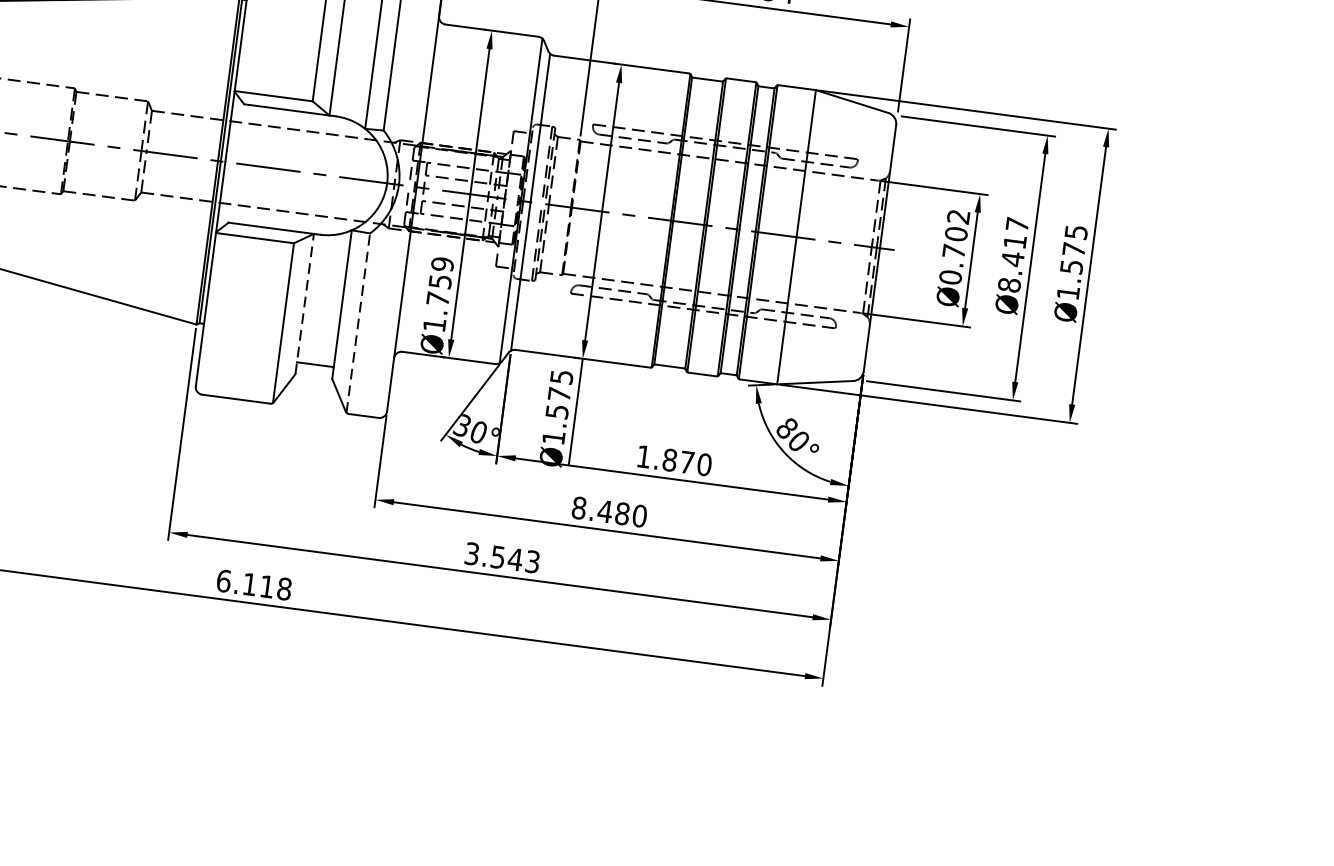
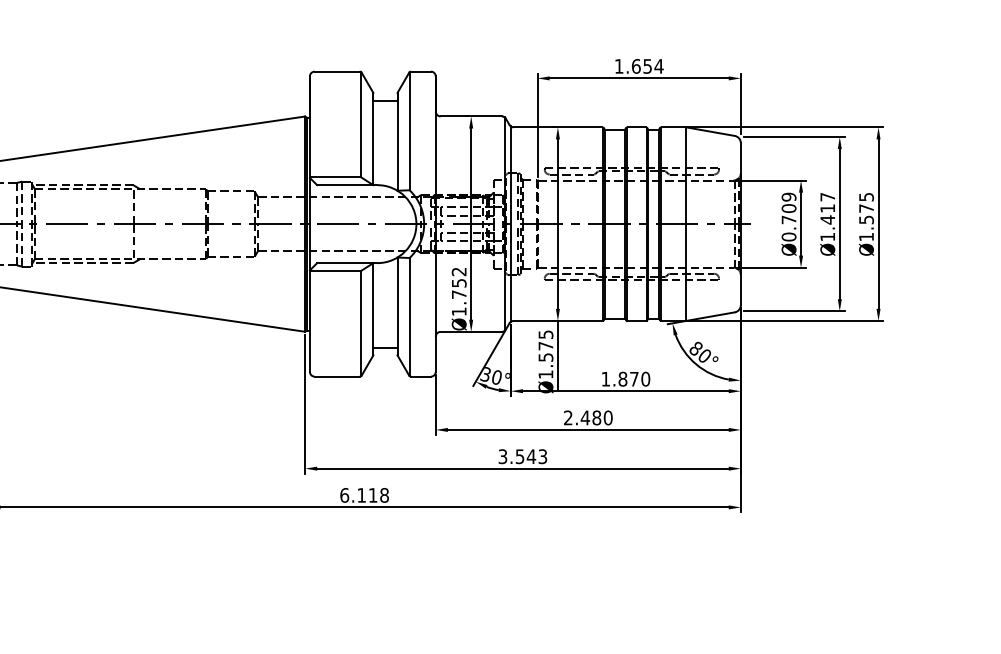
text: (957, 215) -> (788, 196), Ø0.702 -> Ø0.709
text: (441, 263) -> (458, 271), Ø1.759 -> Ø1.752
text: (1009, 284) -> (827, 236), Ø8.417 -> Ø1.417
line: (305, 302) -> (373, 308), dashed -> solid
line: (358, 322) -> (409, 316), dashed -> solid
text: (579, 507) -> (568, 417), 8.480 -> 2.480

